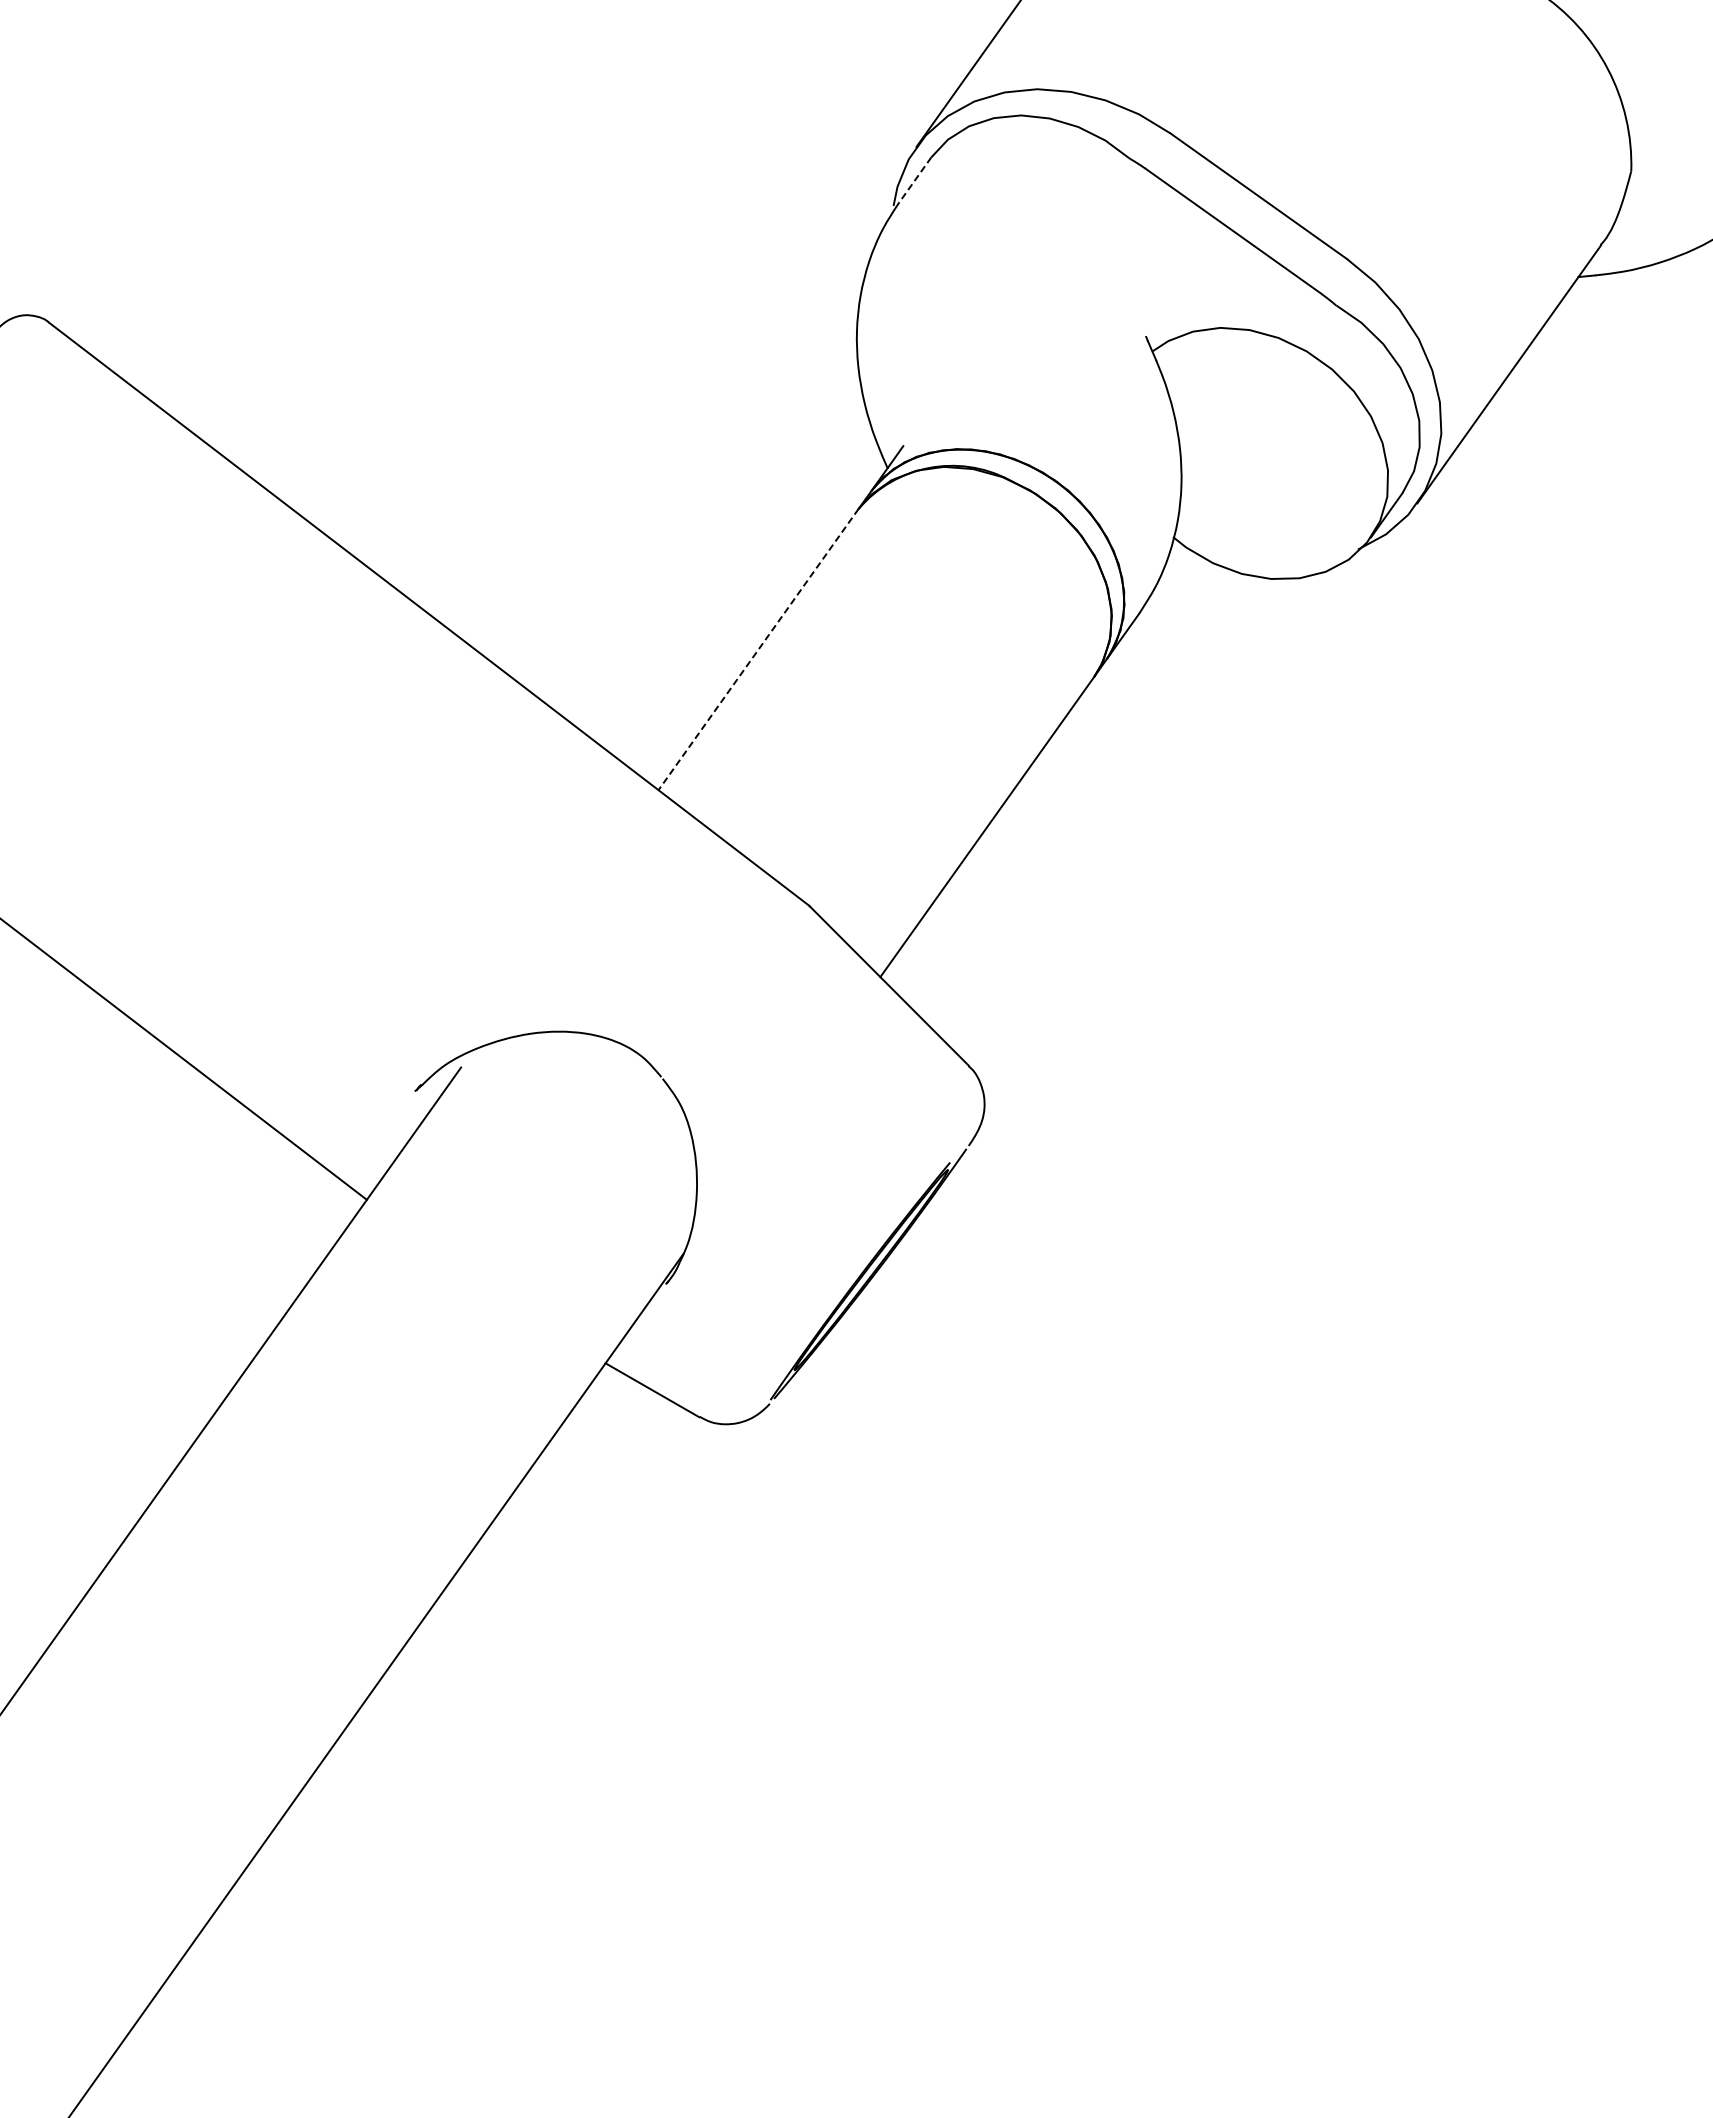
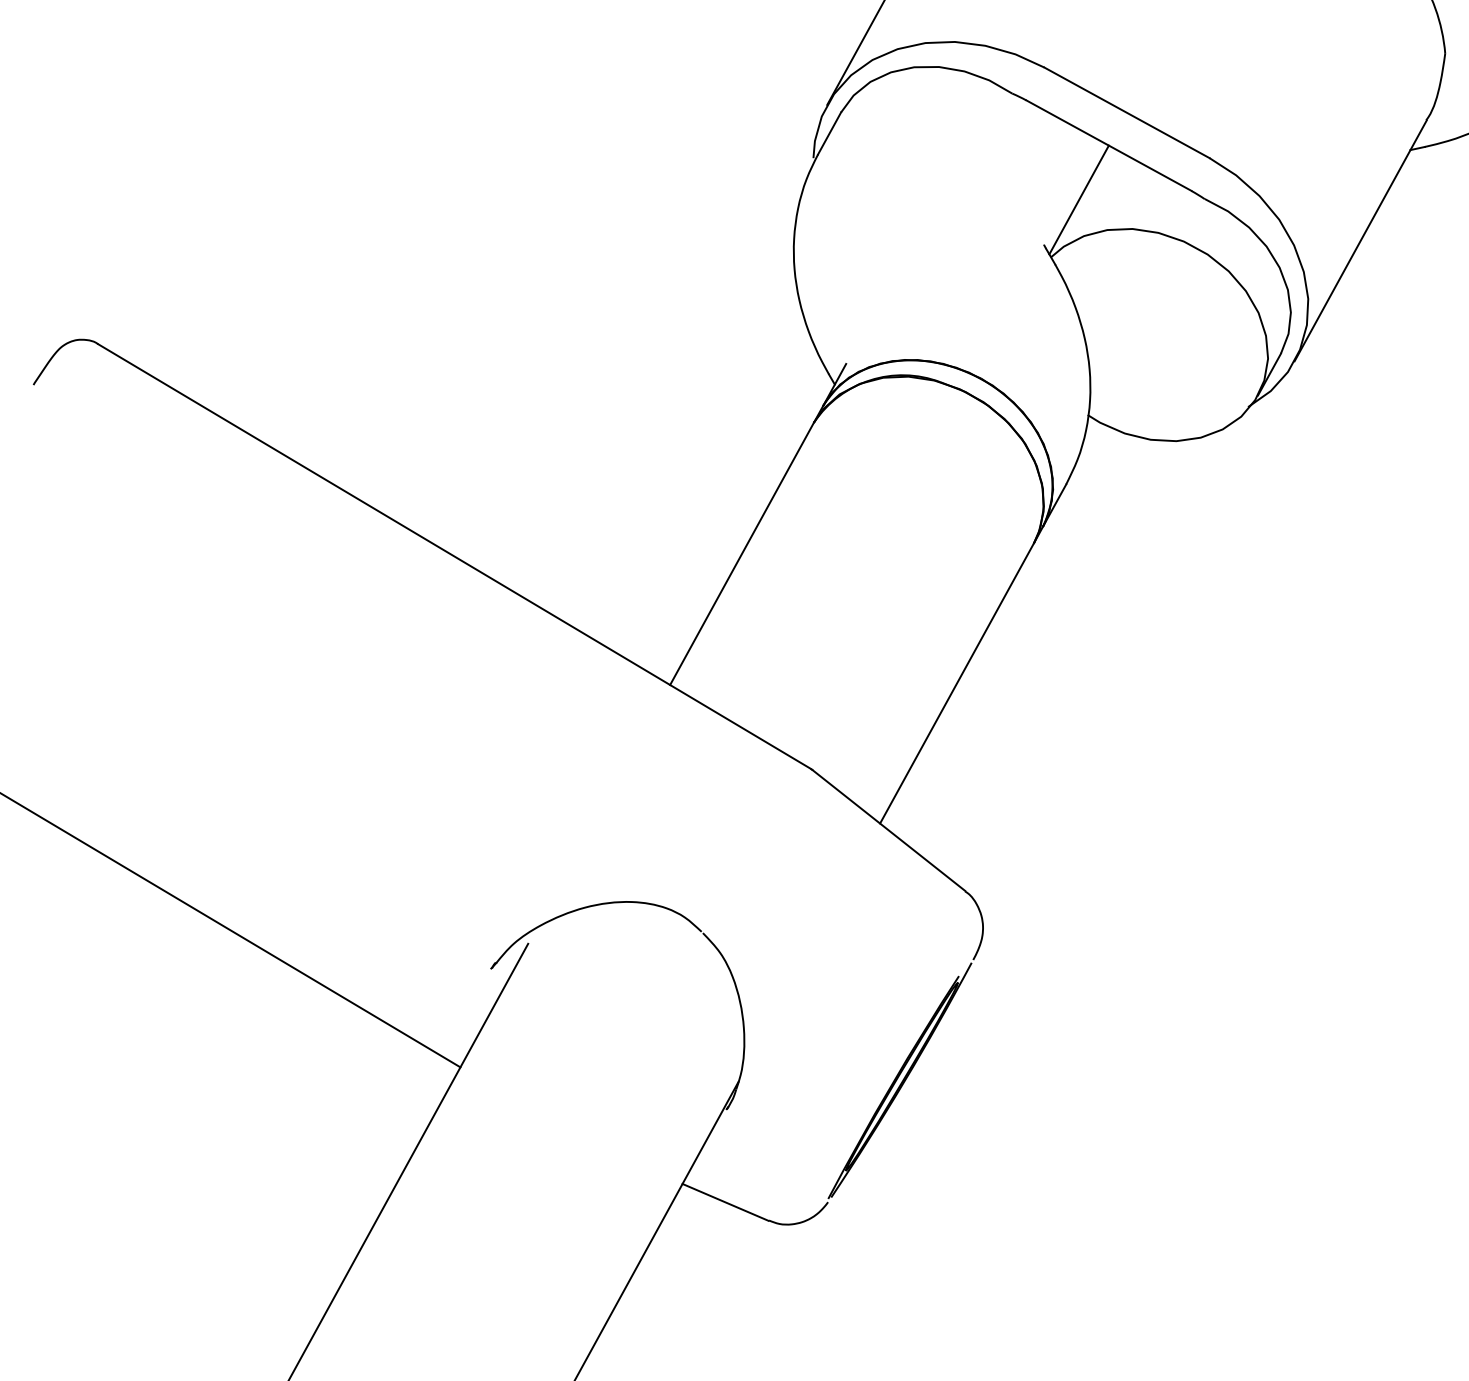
line: (915, 179) -> (829, 133), dashed -> solid
line: (1191, 289) -> (1078, 199), added
line: (758, 649) -> (742, 553), dashed -> solid

